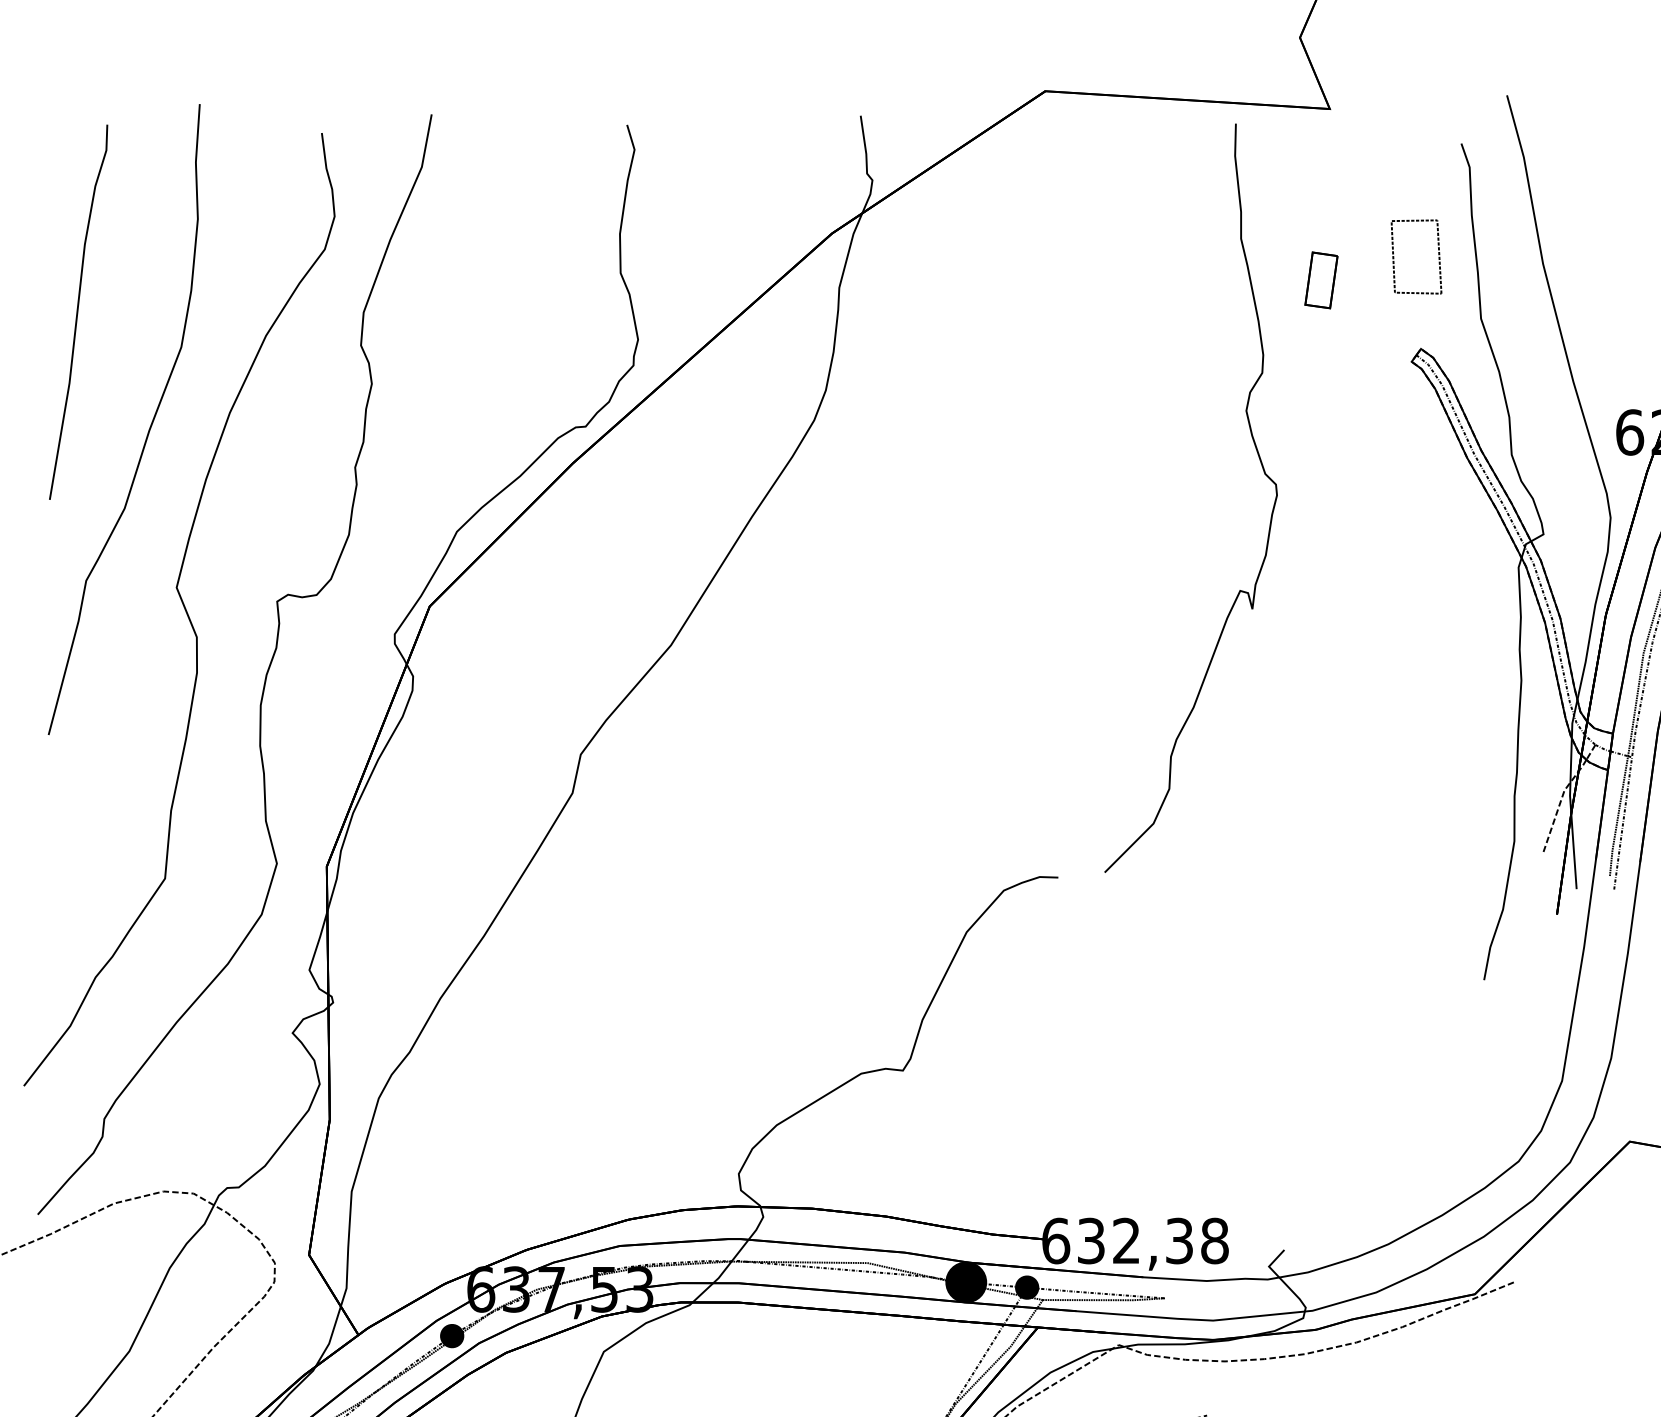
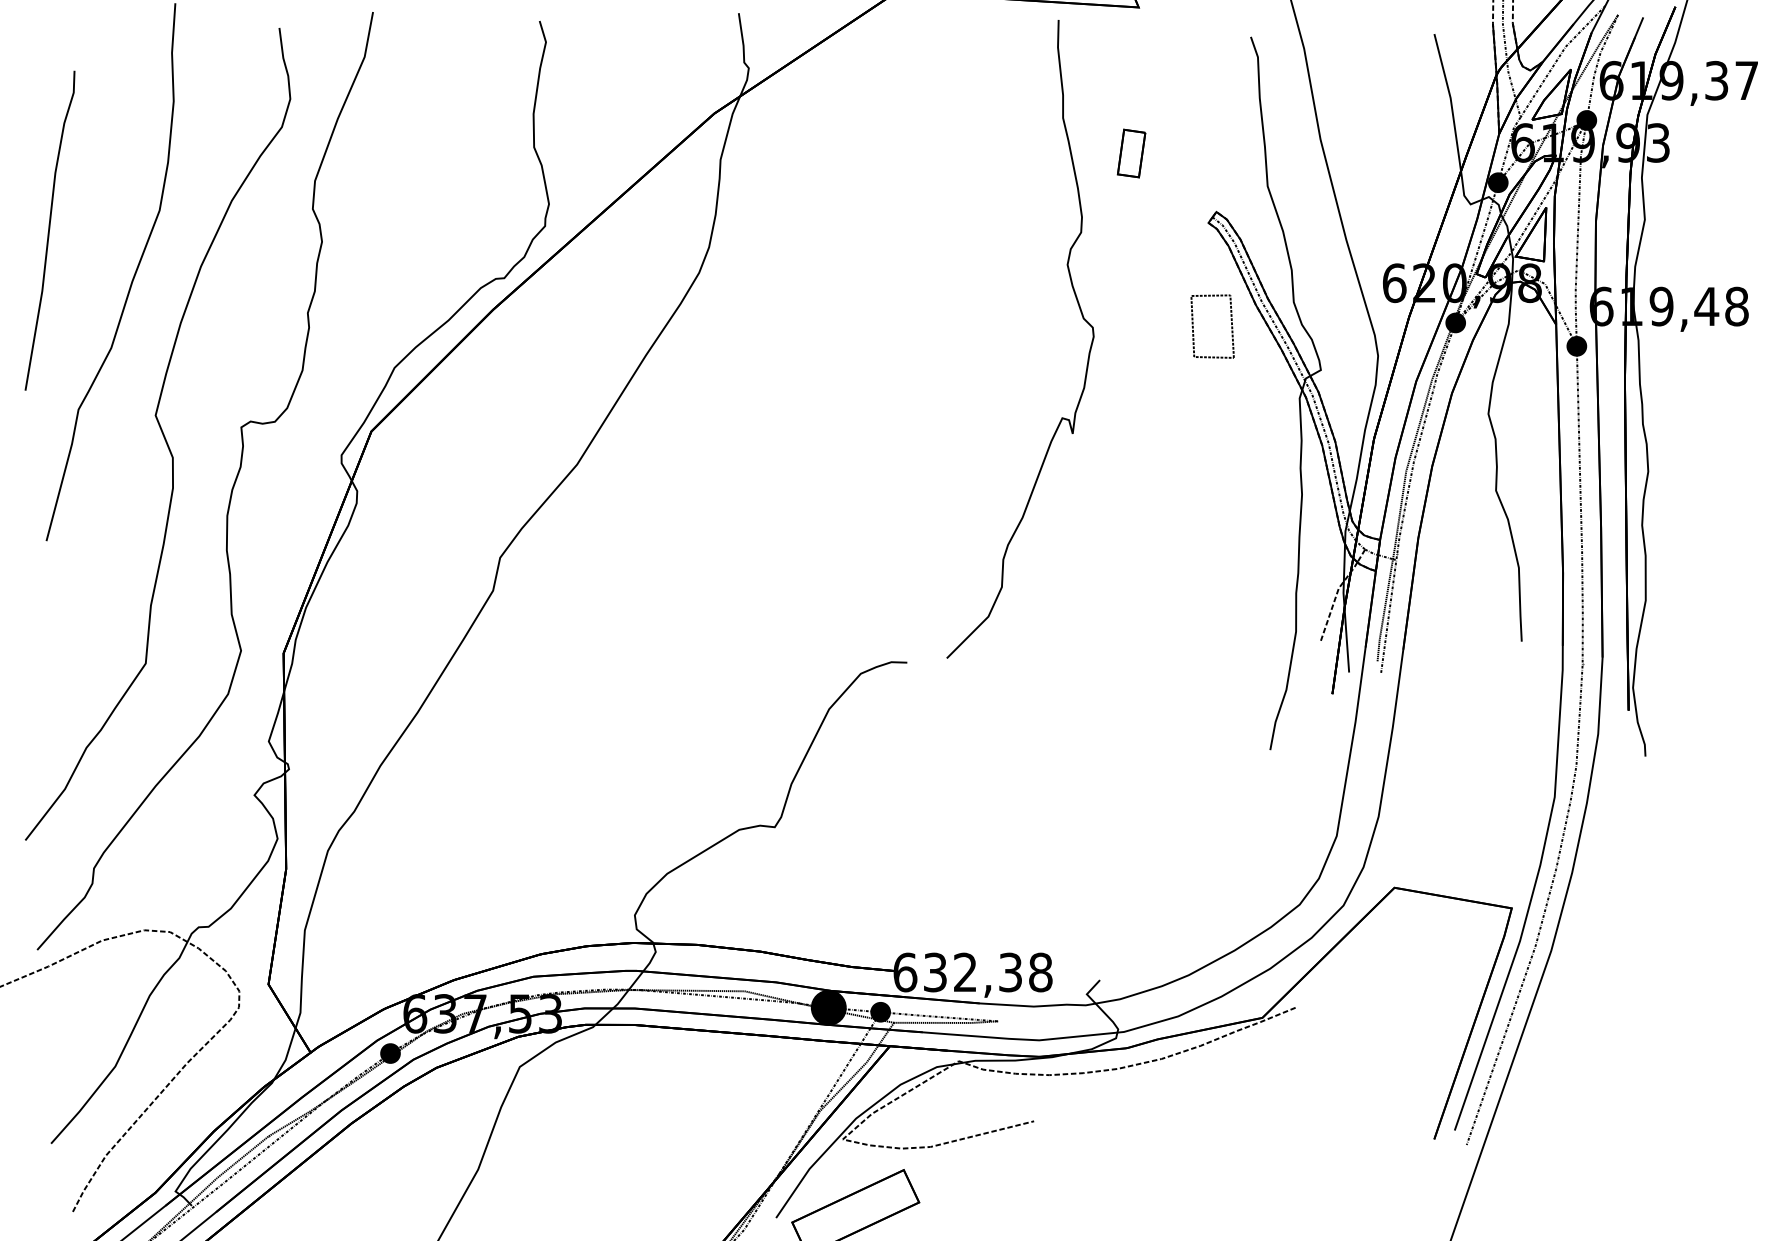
part: (1437, 249) -> (1230, 320), moved
curve: (77, 312) -> (49, 230), moved

